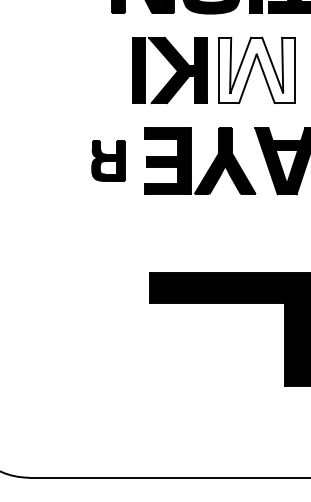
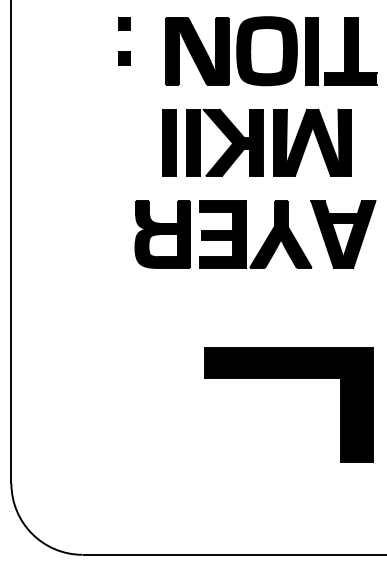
part: (115, 70) -> (169, 142), added
fill: (256, 70) -> (312, 142), added
part: (108, 161) -> (162, 234), size x1.67

